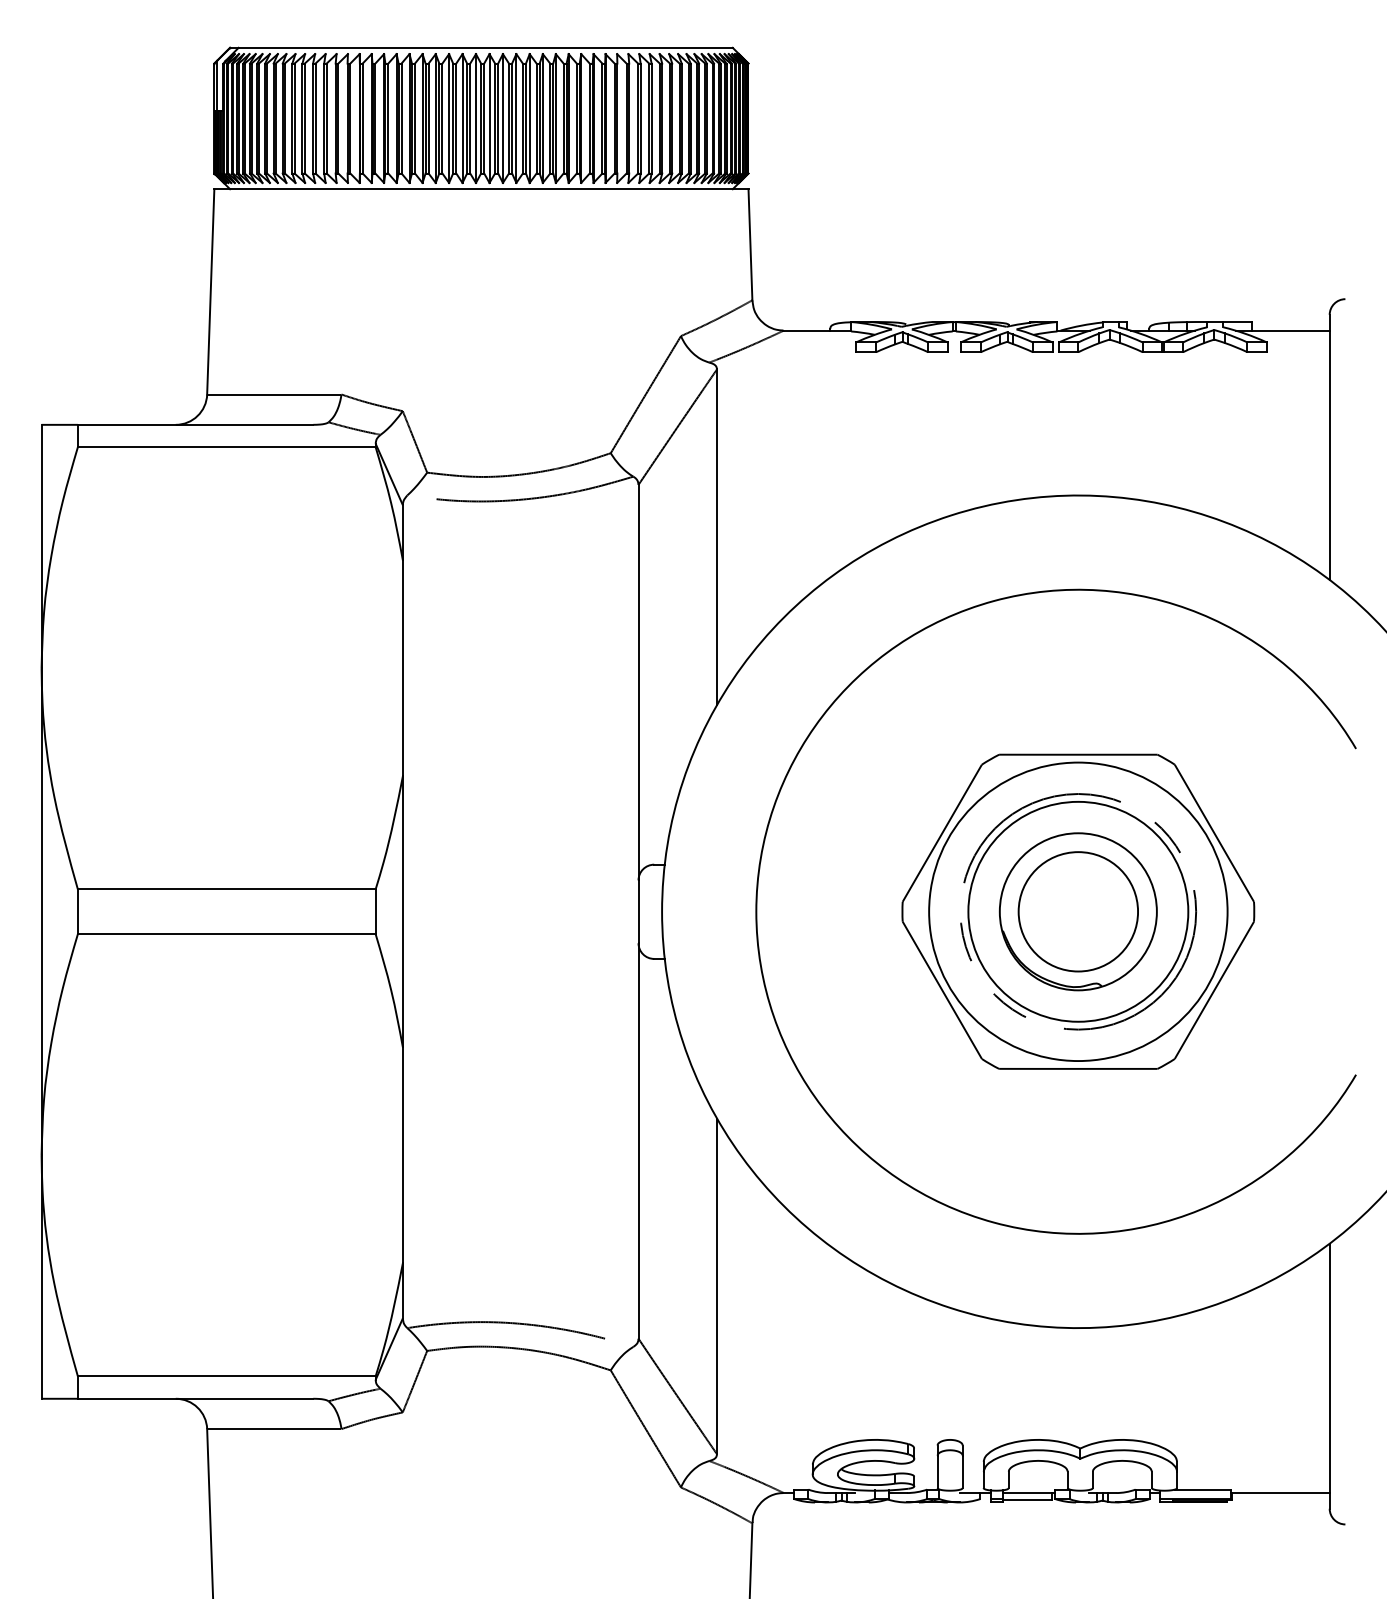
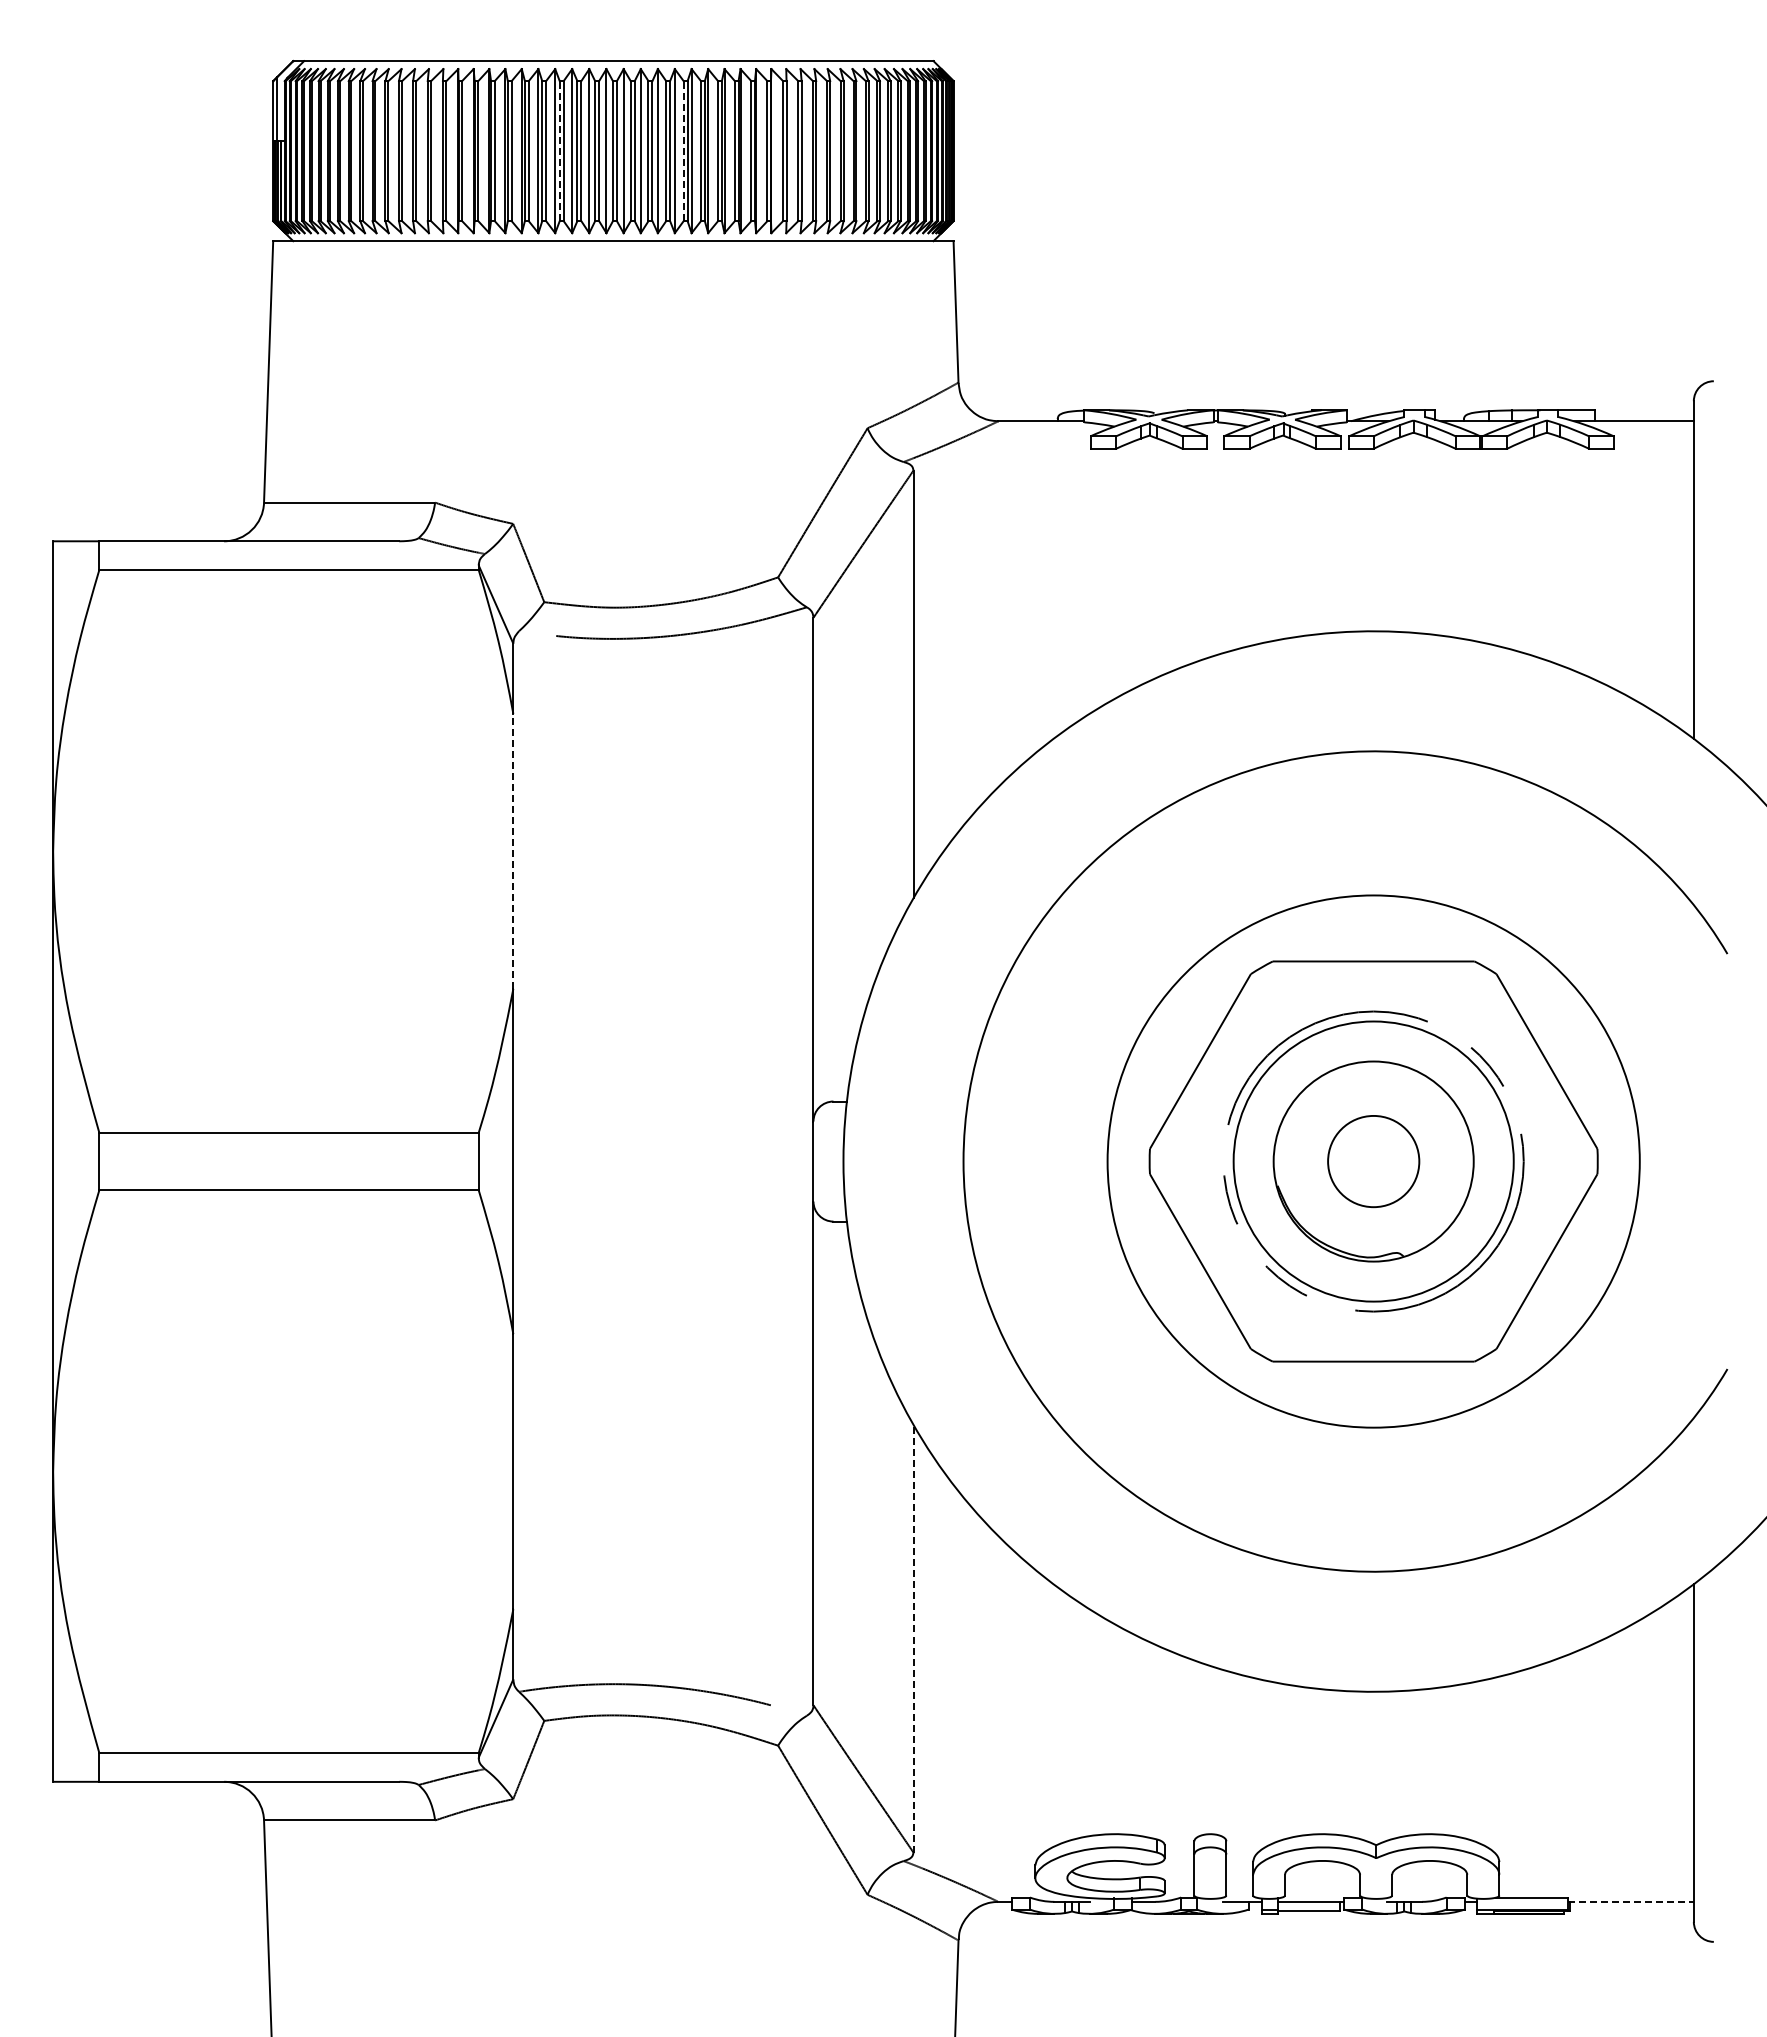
line: (439, 118) -> (559, 150), solid -> dashed
line: (536, 118) -> (683, 150), solid -> dashed
line: (403, 668) -> (513, 851), solid -> dashed
circle: (1078, 911) -> (1373, 1161), size x0.6
circle: (1078, 911) -> (1373, 1161), size x1.4
line: (717, 1286) -> (913, 1638), solid -> dashed
line: (1280, 1492) -> (1631, 1901), solid -> dashed

